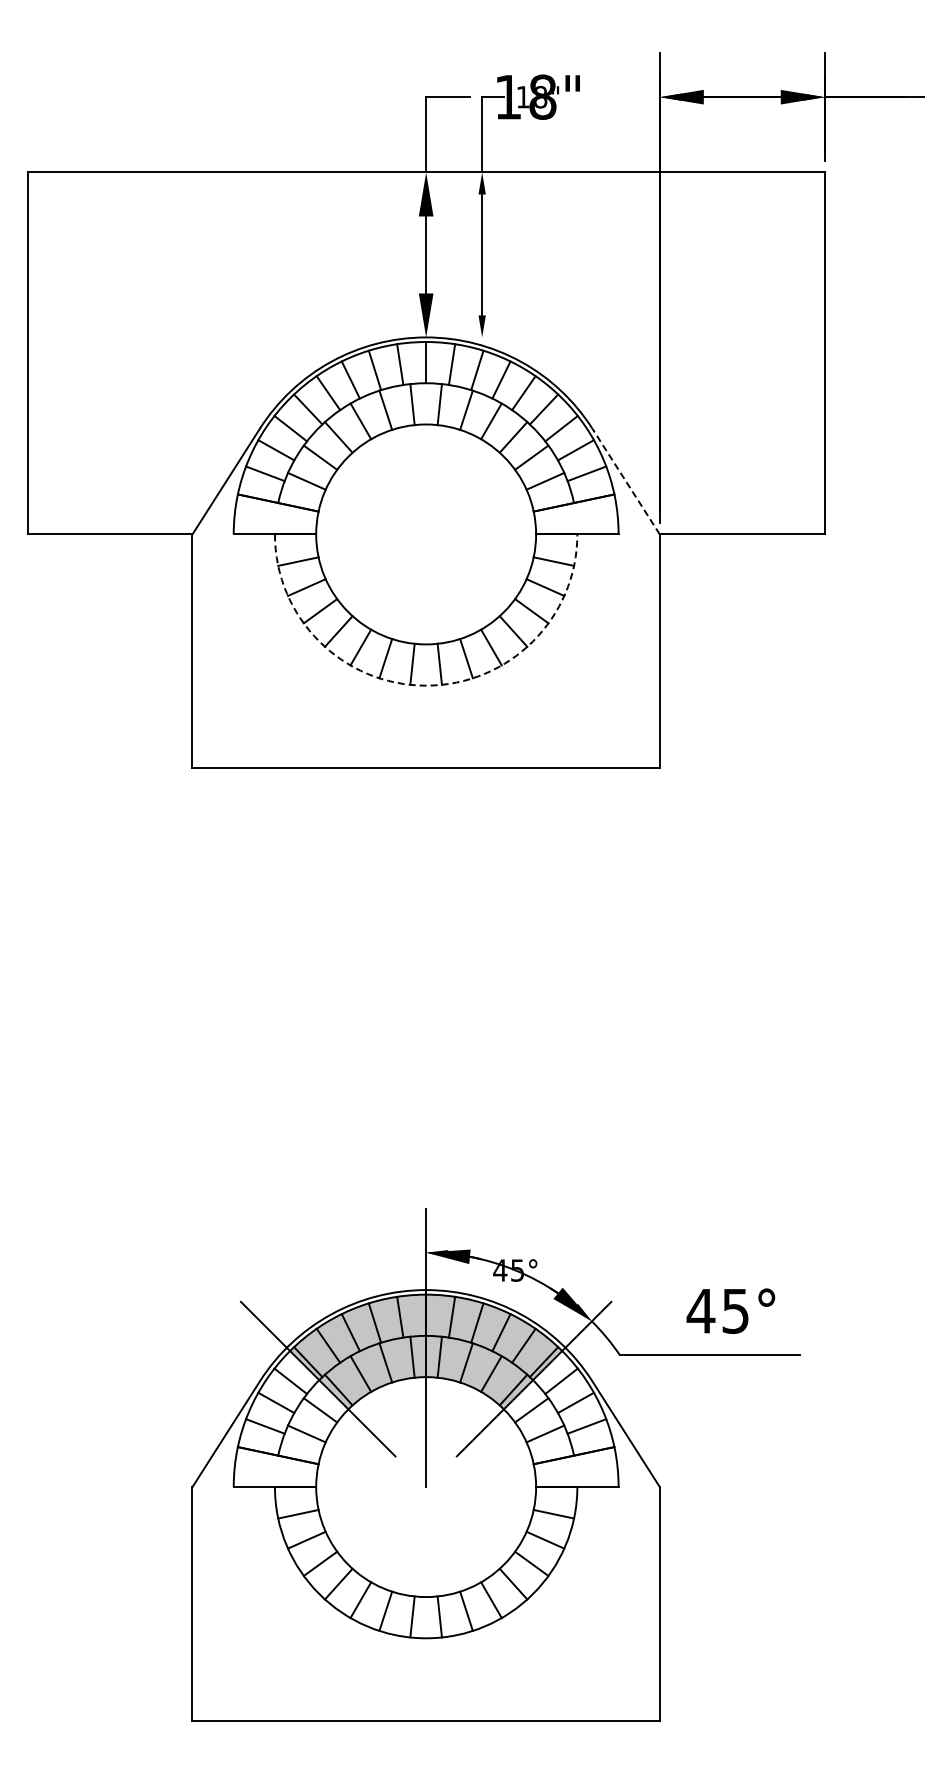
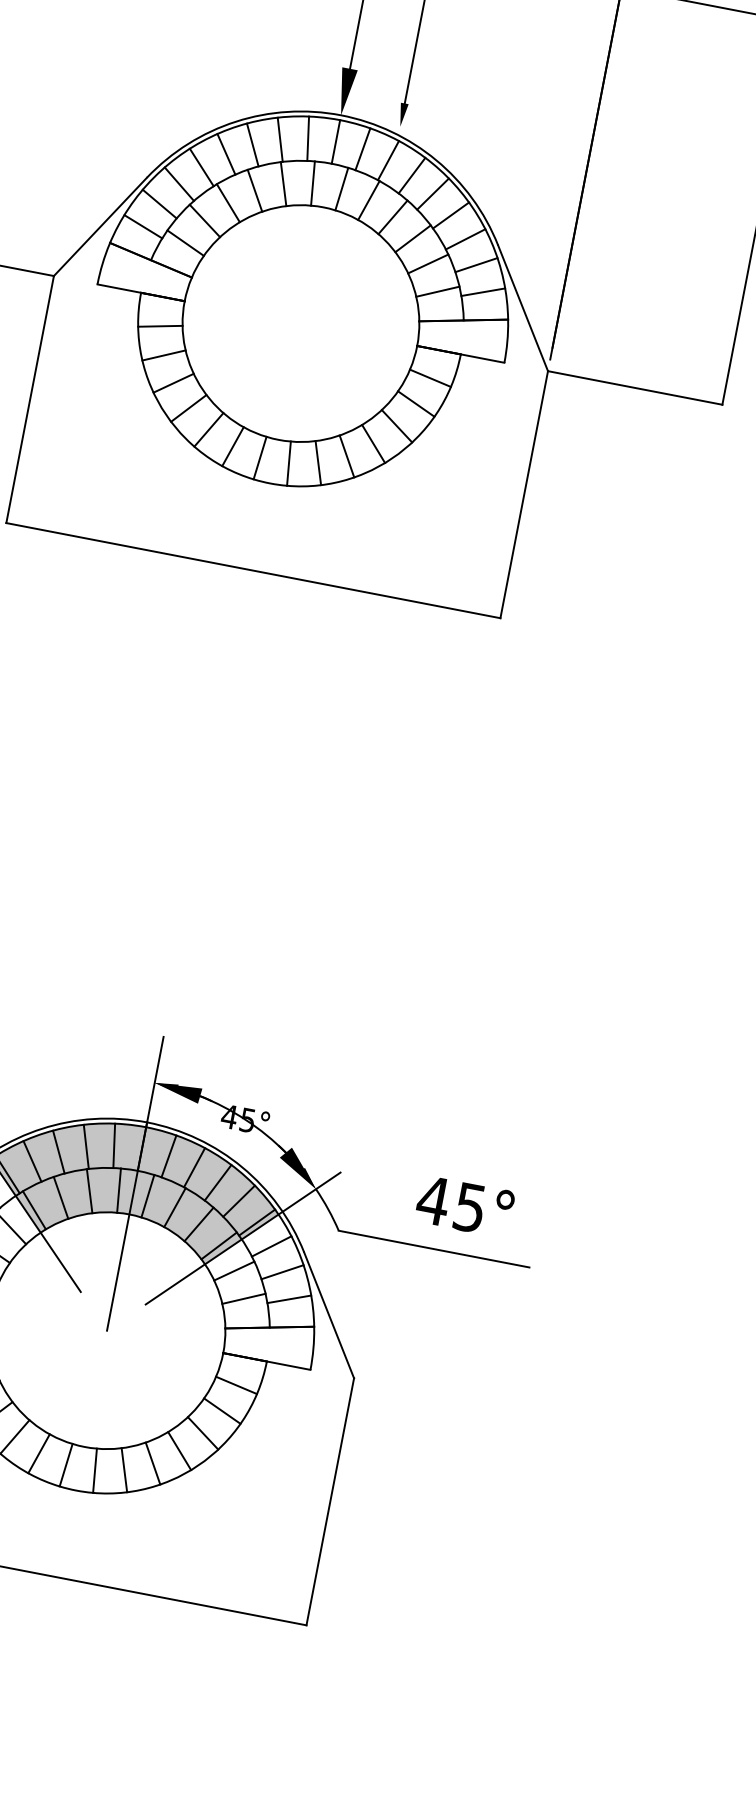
line: (626, 481) -> (523, 308), dashed -> solid
arc: (426, 685) -> (270, 483), dashed -> solid

